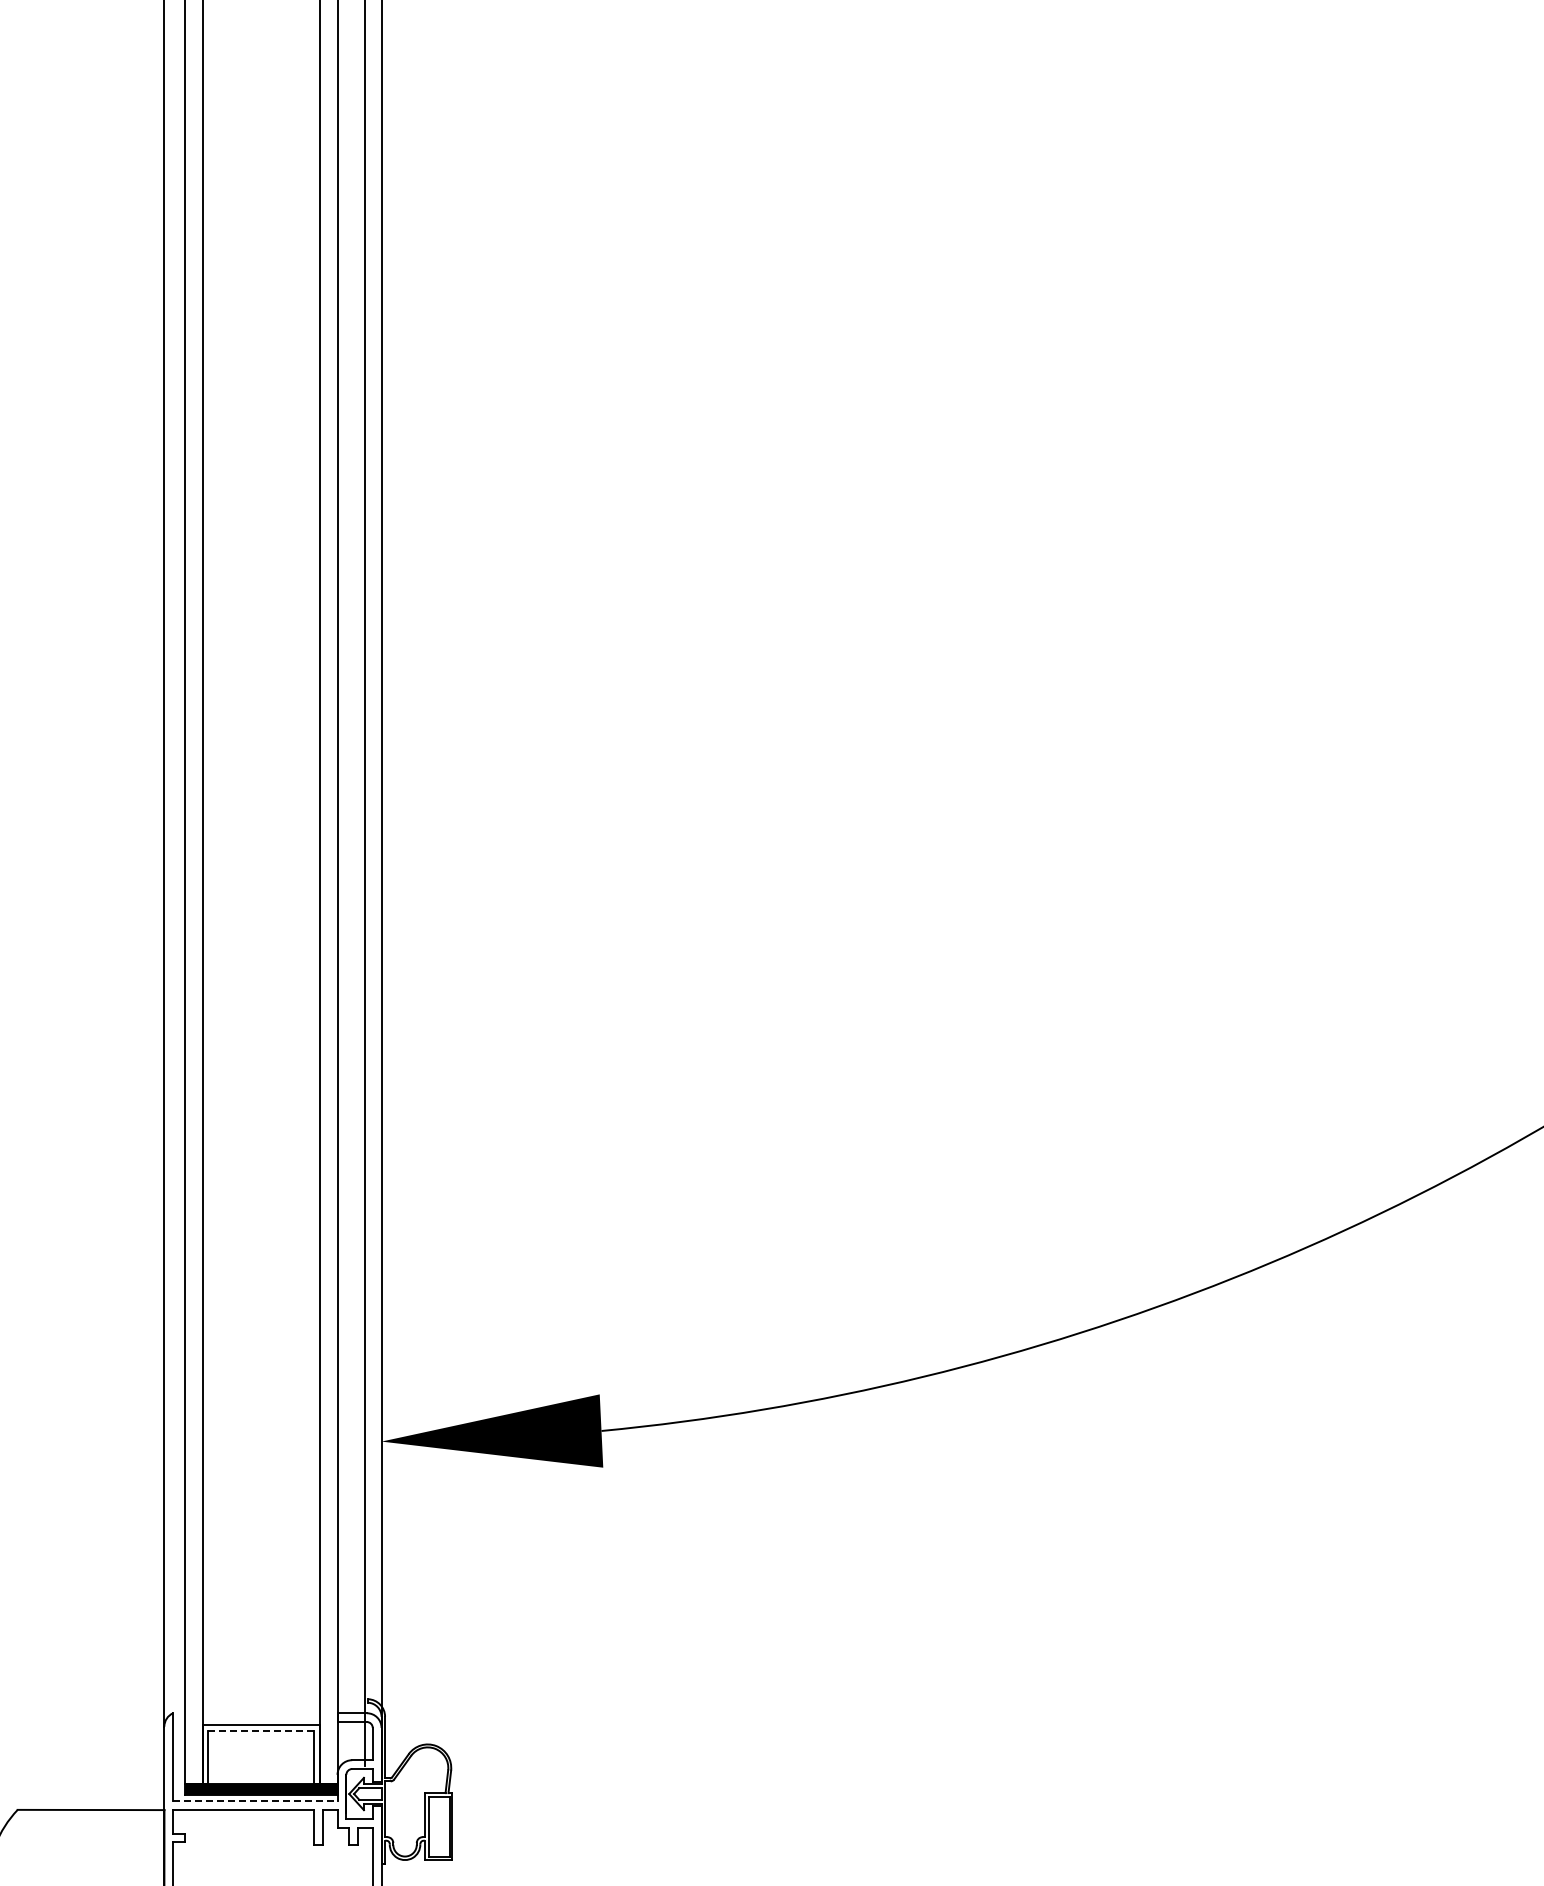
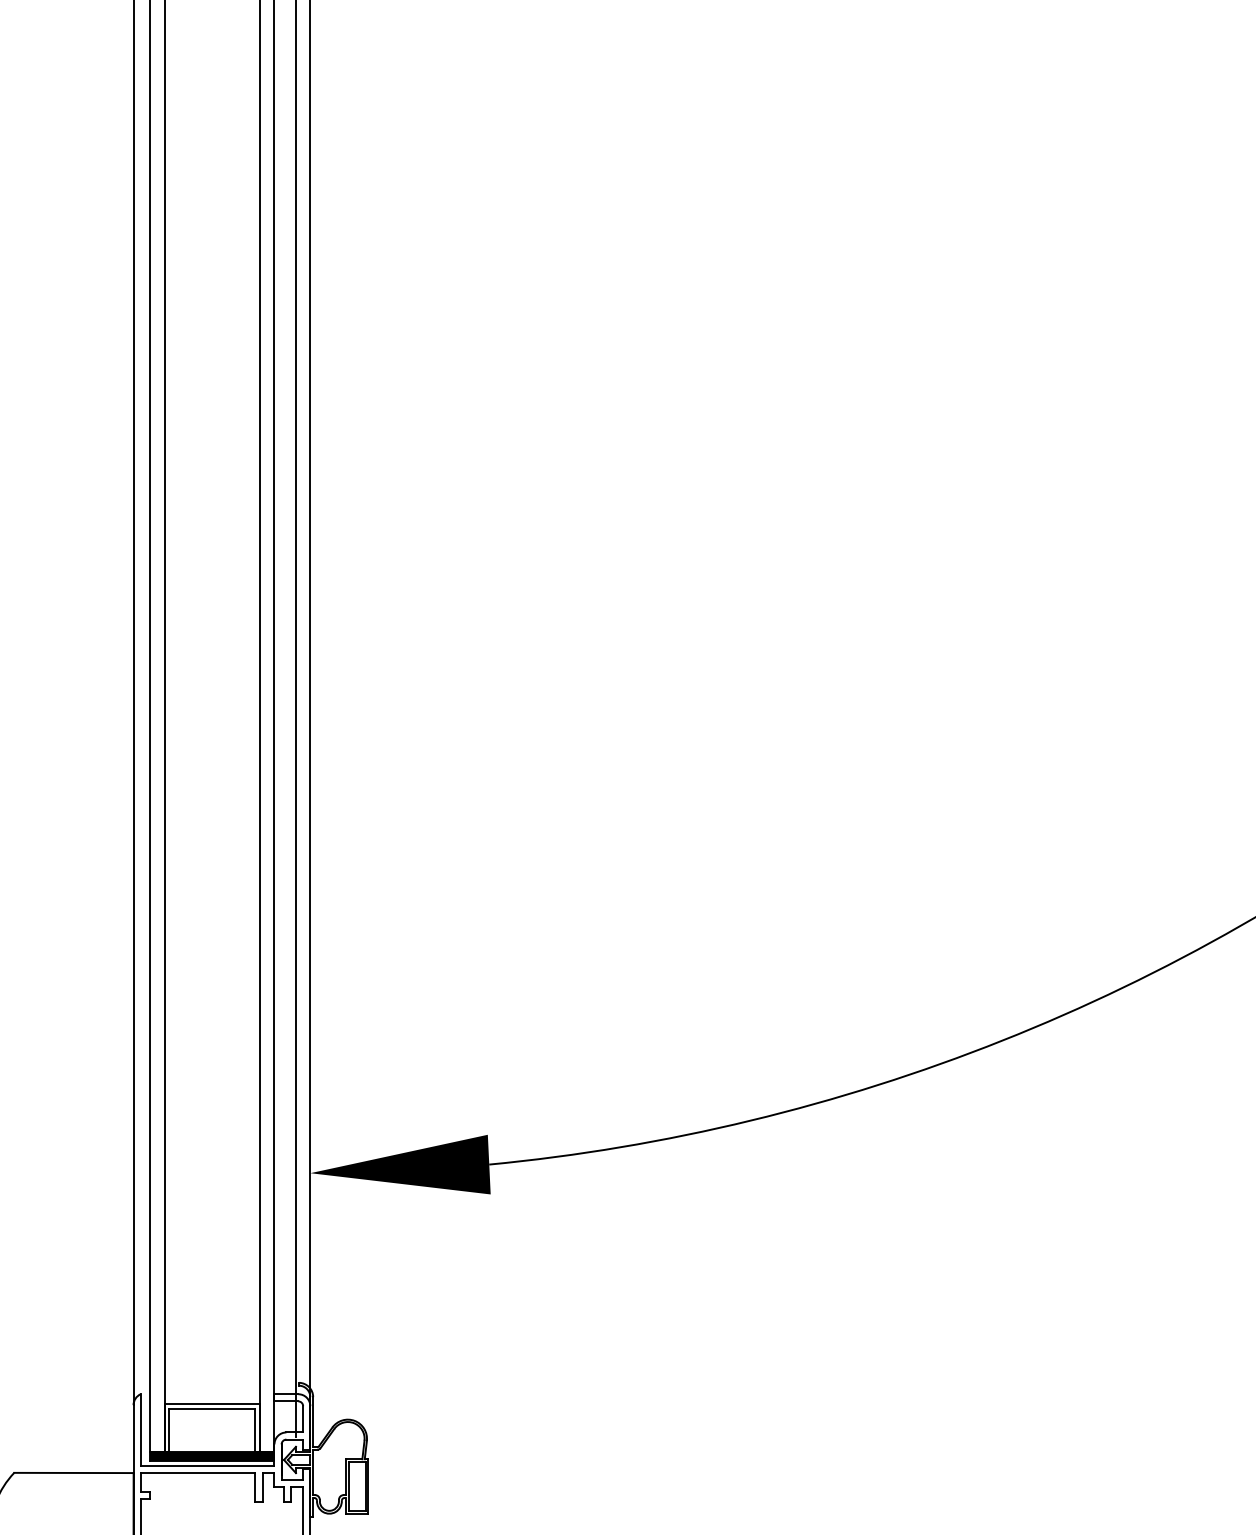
line: (261, 1730) -> (212, 1408), dashed -> solid
line: (255, 1801) -> (207, 1466), dashed -> solid

